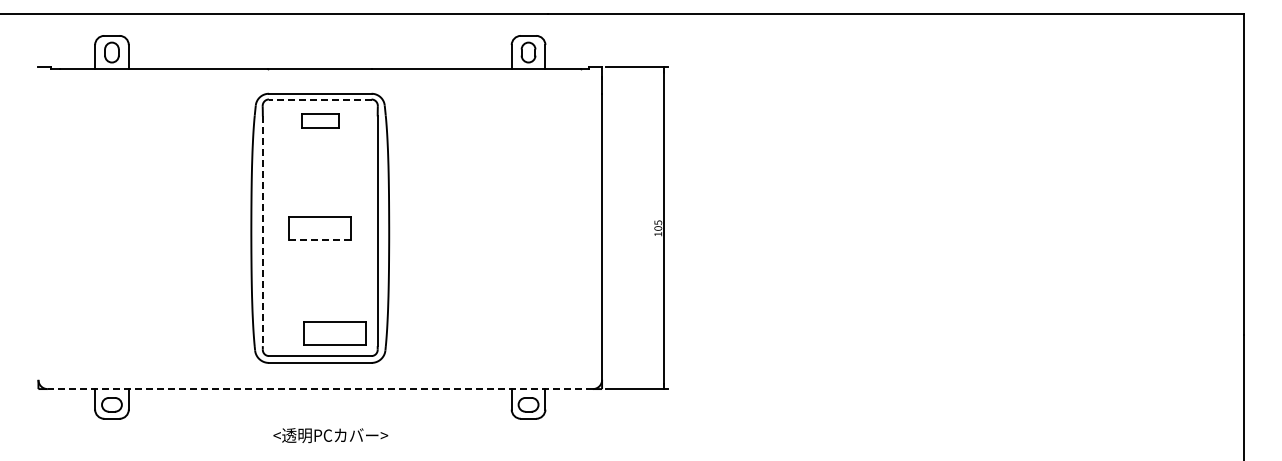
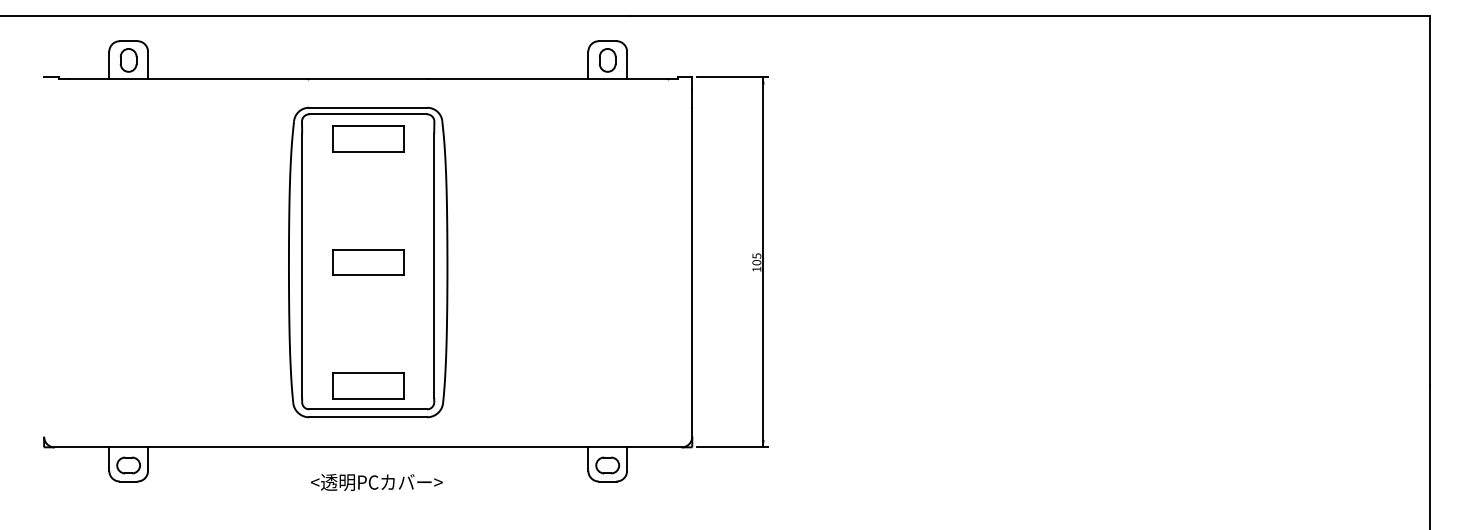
line: (319, 99) -> (367, 114), dashed -> solid
part: (319, 120) -> (367, 138), size x1.67
line: (262, 231) -> (301, 266), dashed -> solid
line: (320, 239) -> (368, 275), dashed -> solid
part: (334, 333) -> (367, 385), moved
line: (320, 389) -> (368, 447), dashed -> solid
text: (330, 435) -> (376, 482), moved

